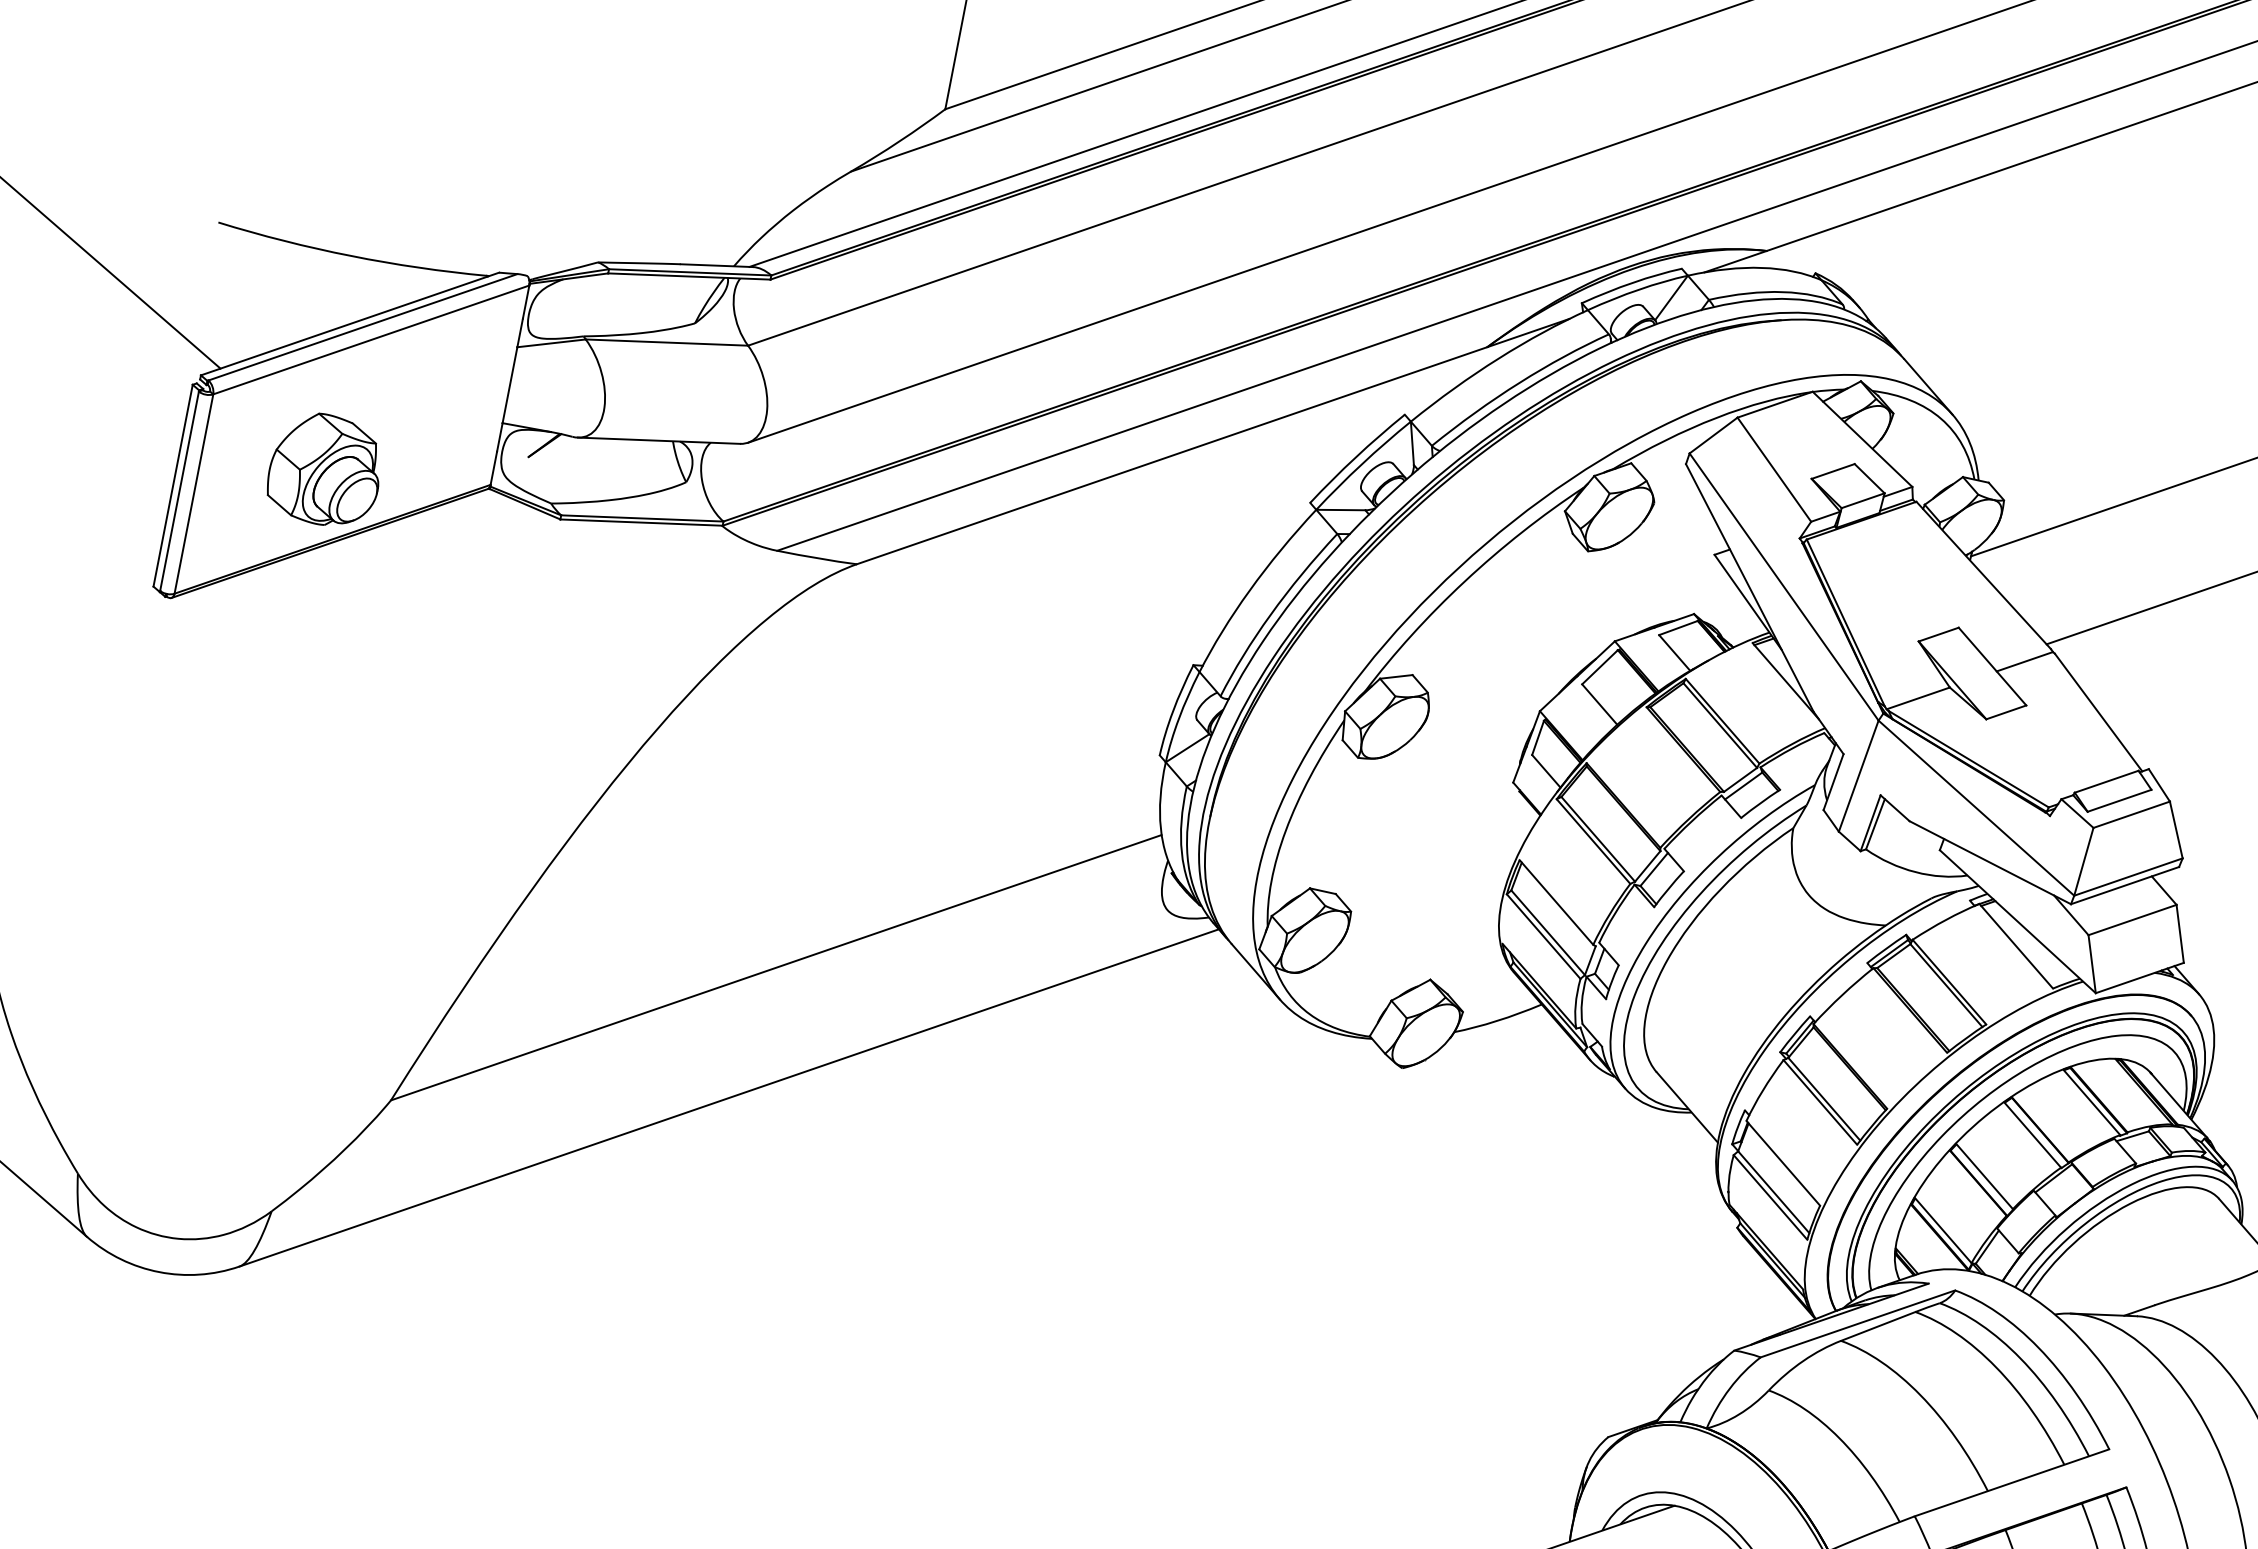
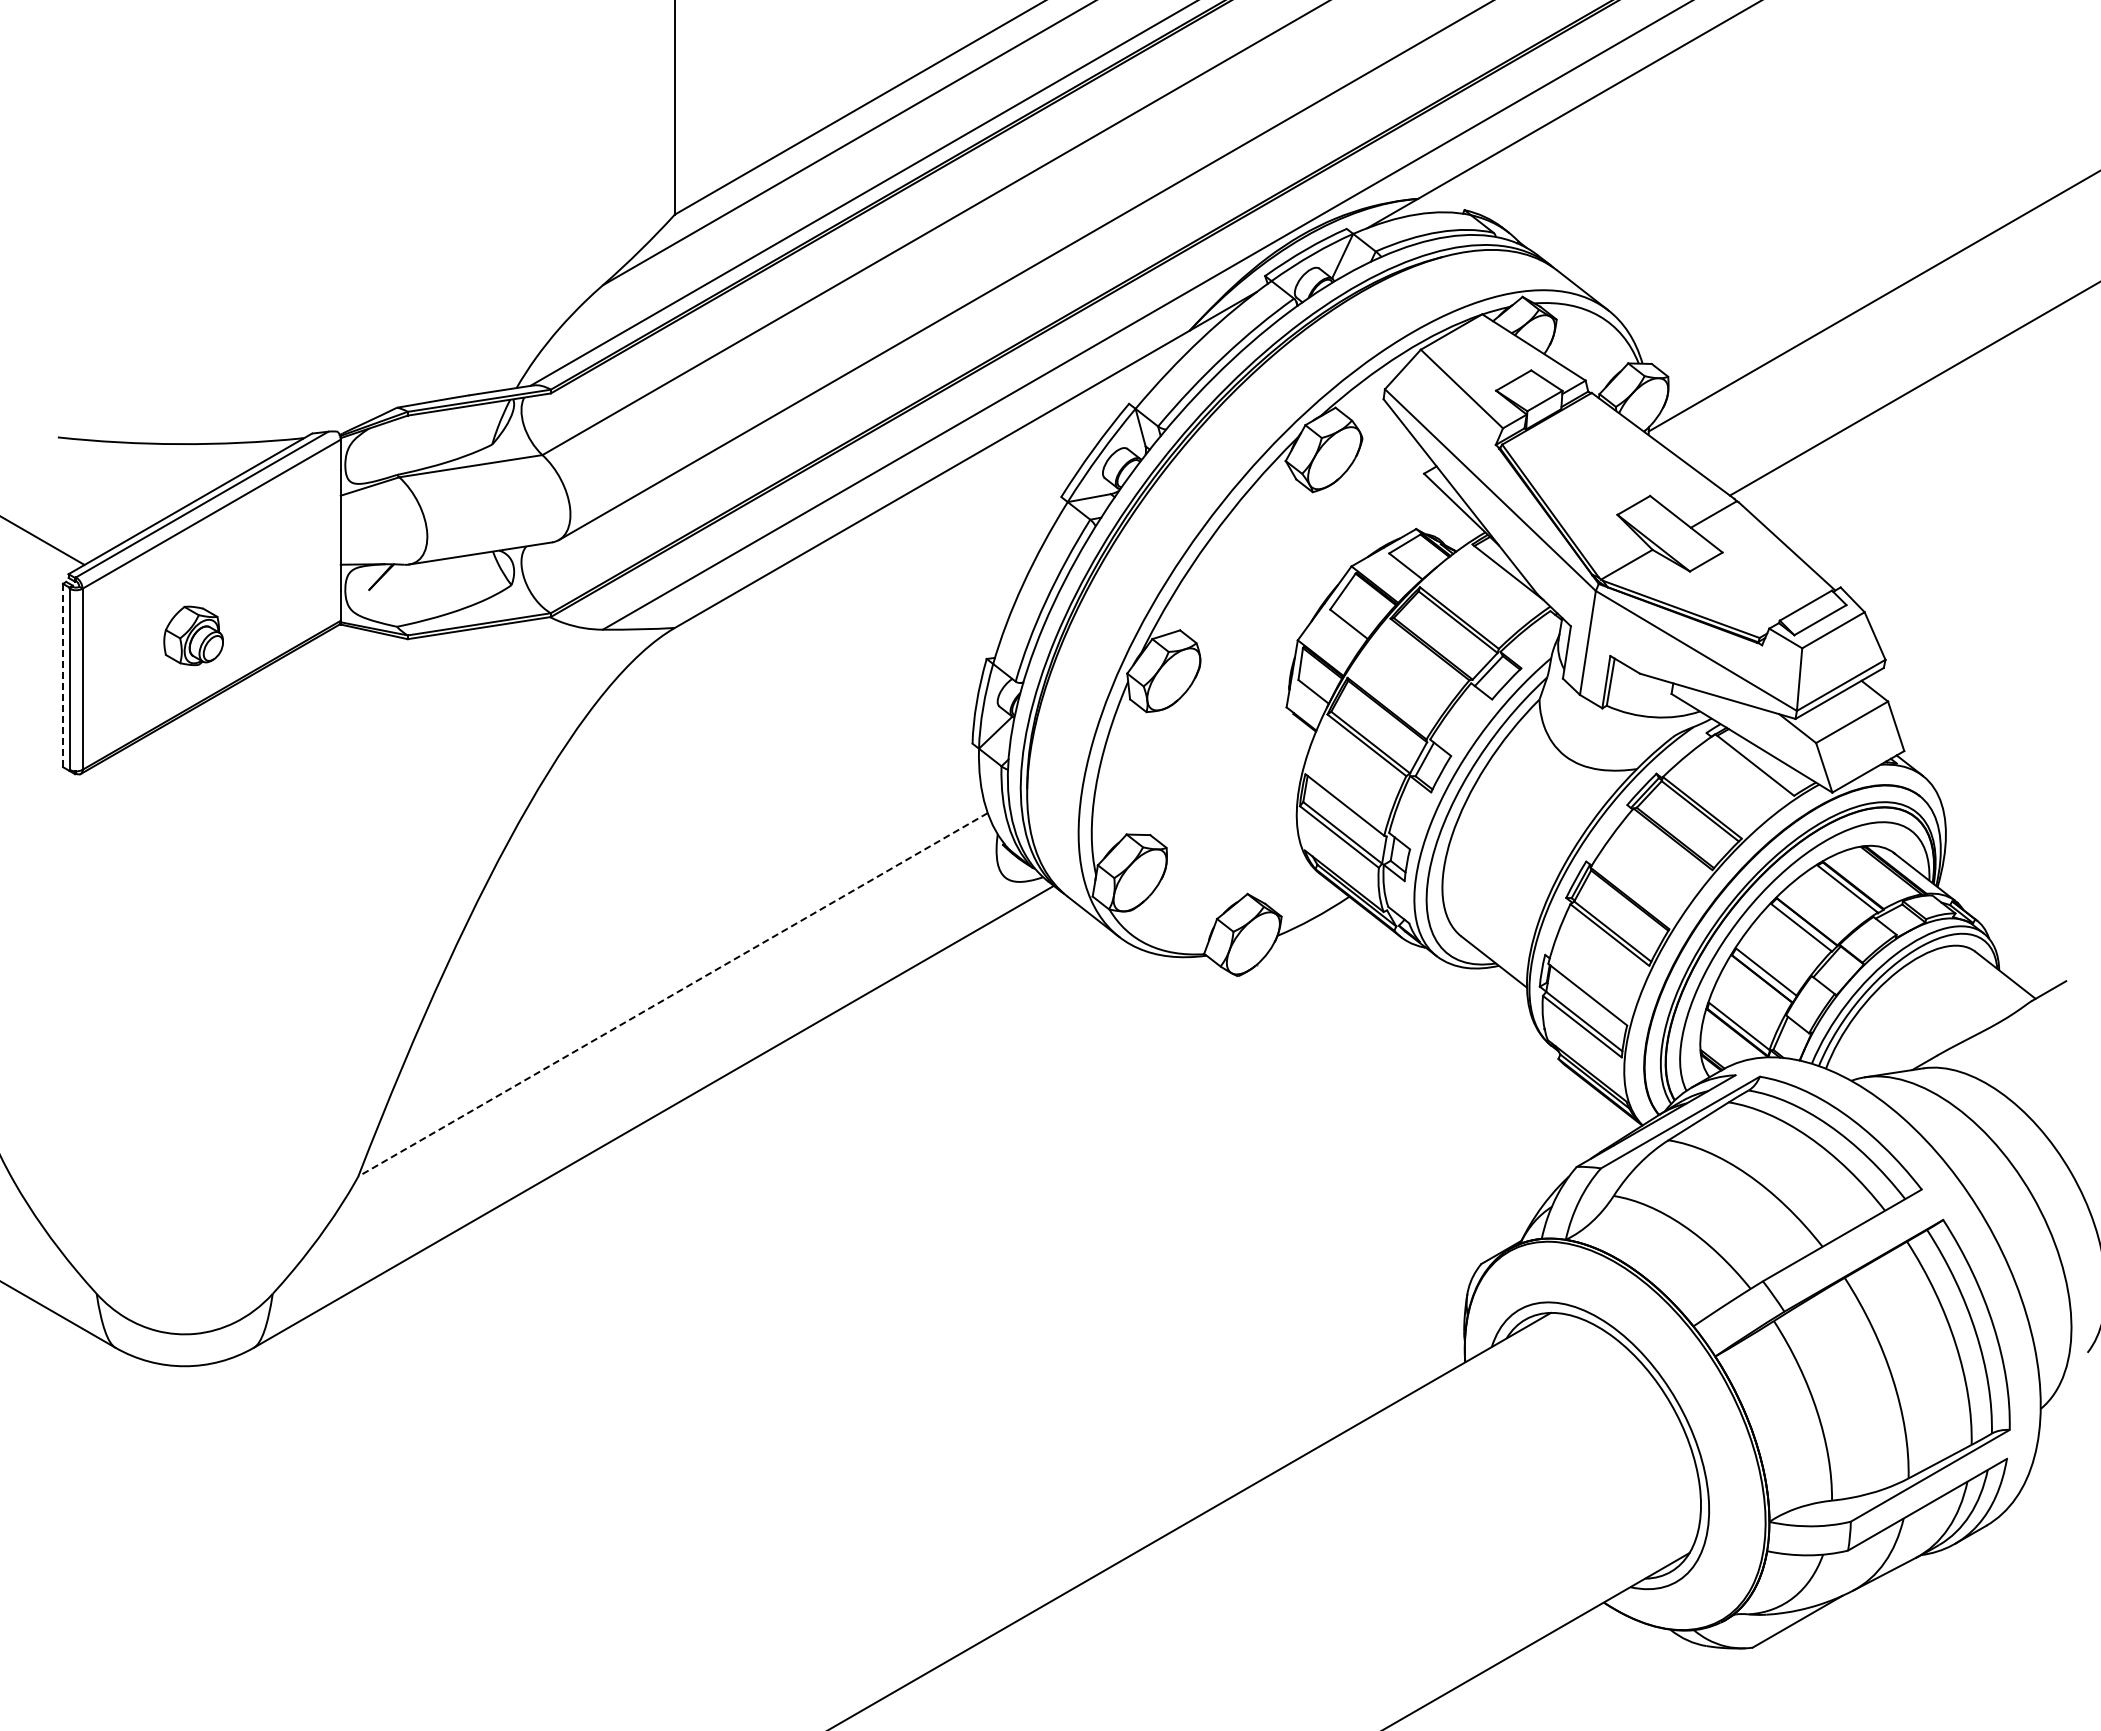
part: (325, 469) -> (193, 635), size x0.6
line: (173, 485) -> (63, 675), solid -> dashed
line: (775, 968) -> (672, 995), solid -> dashed

